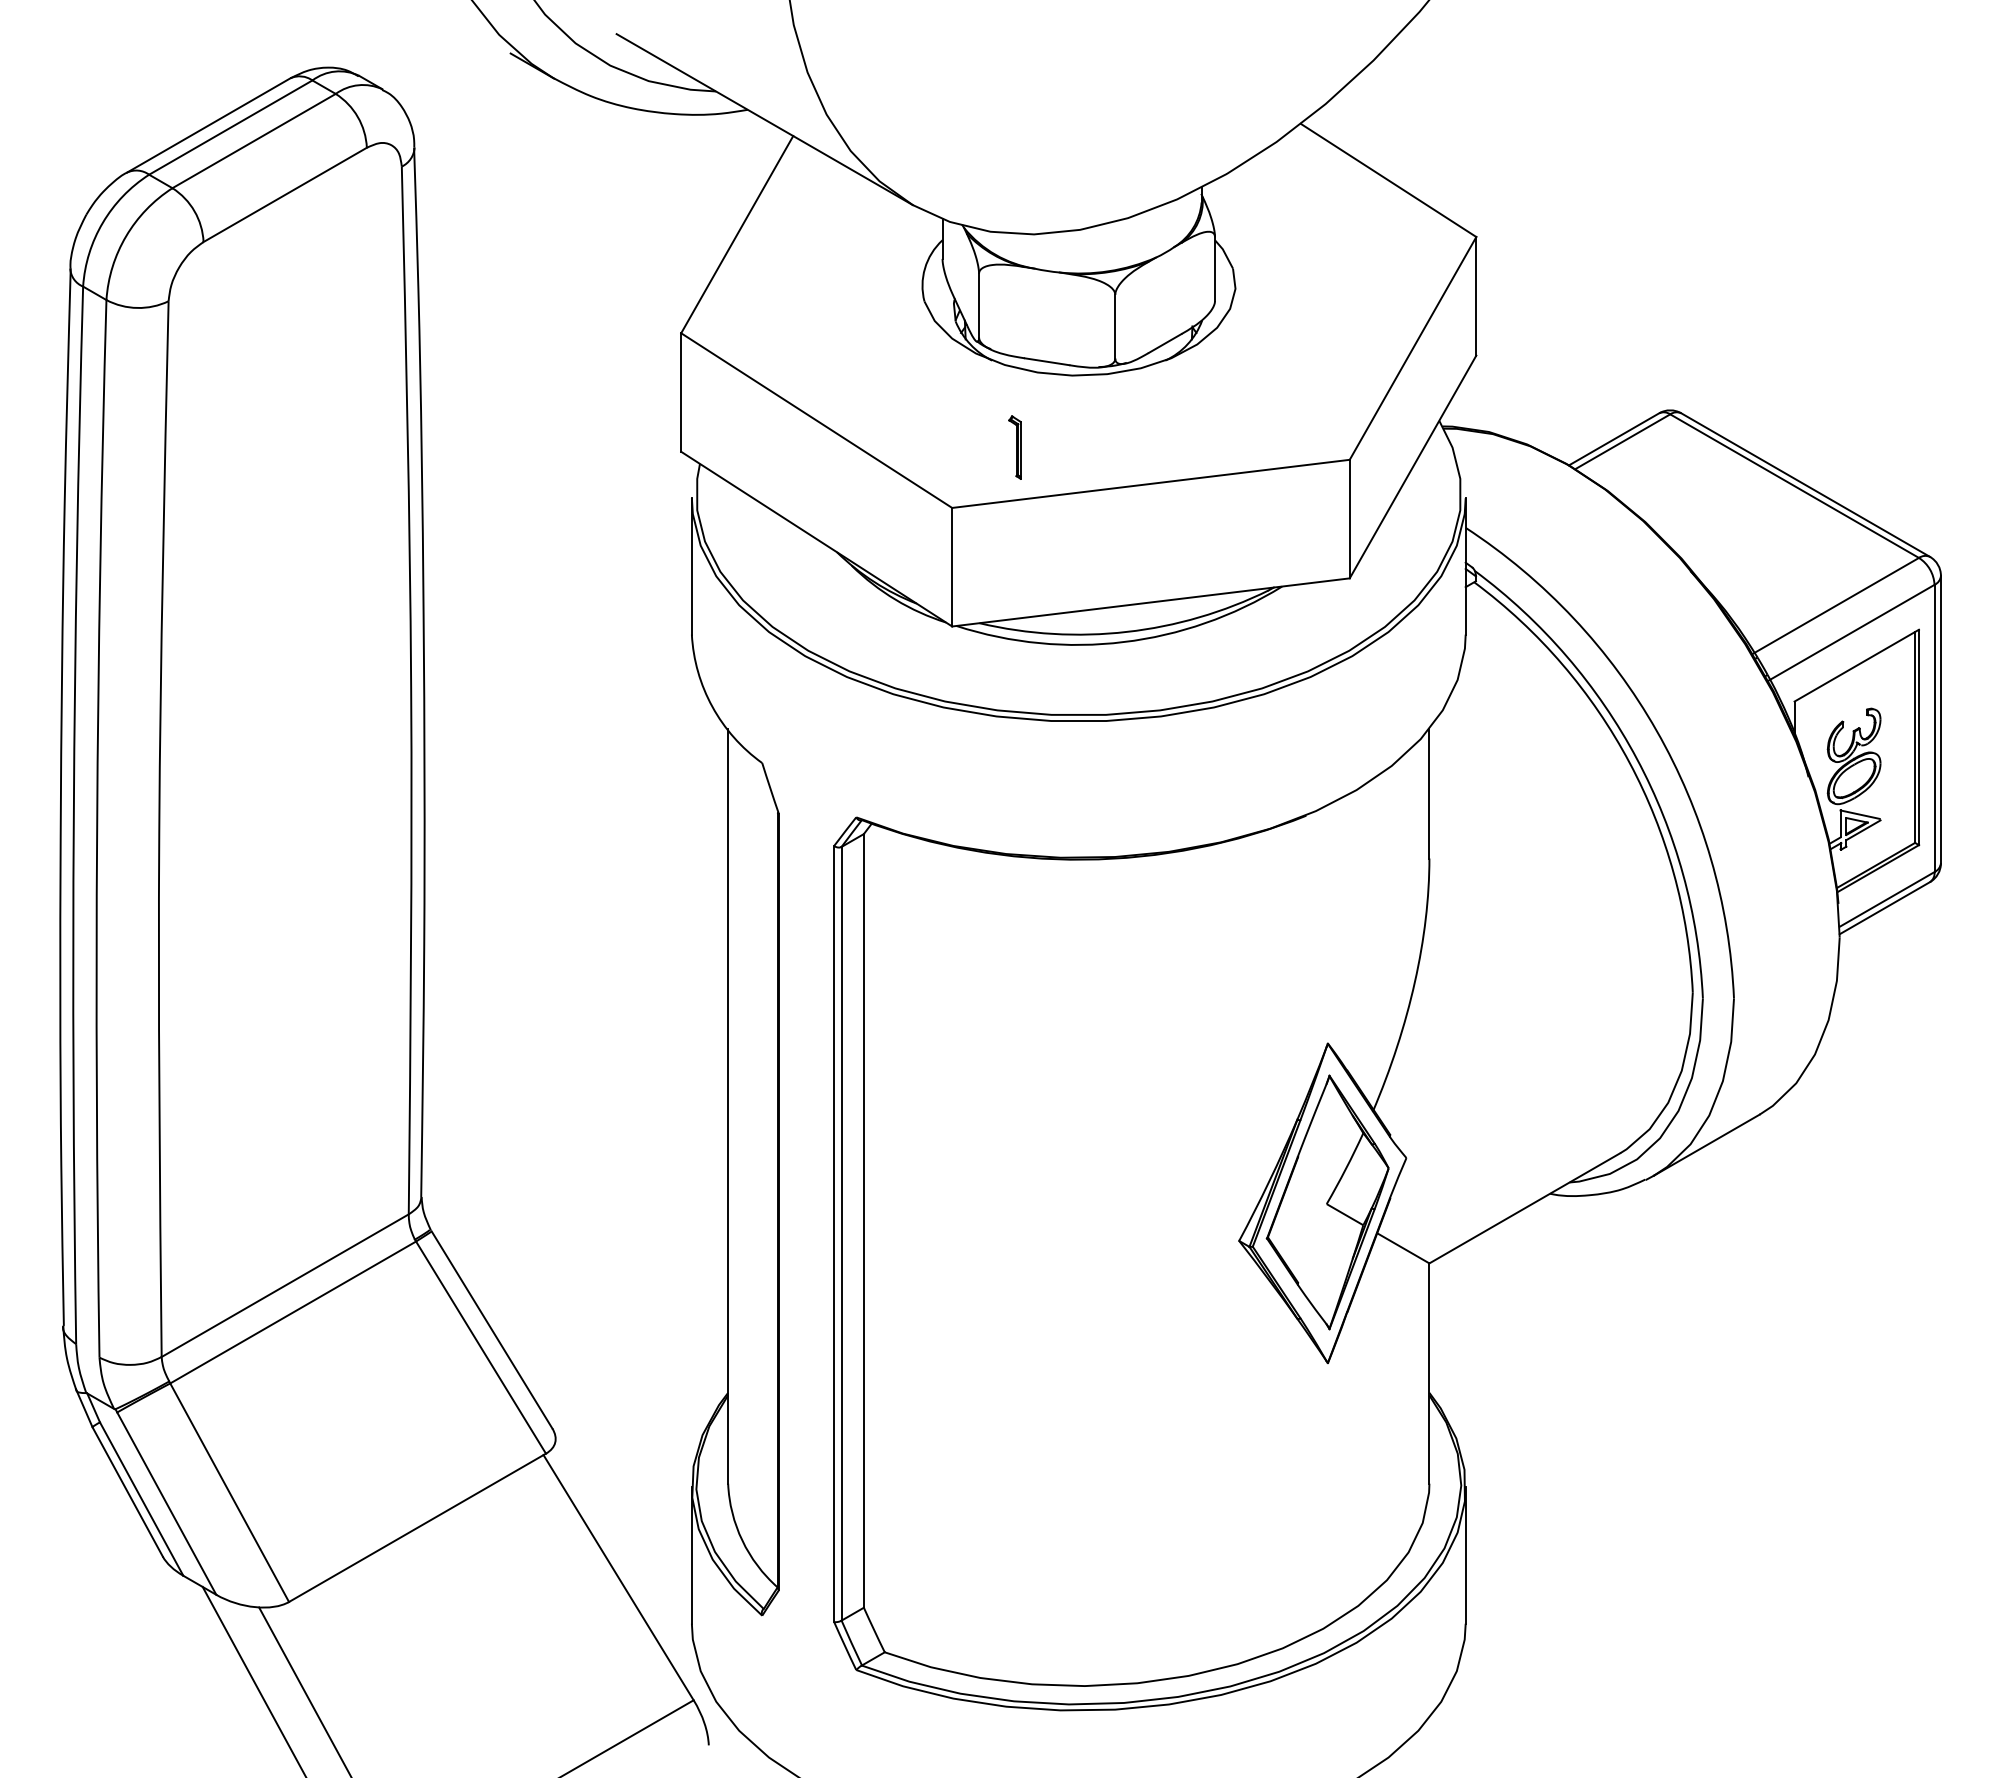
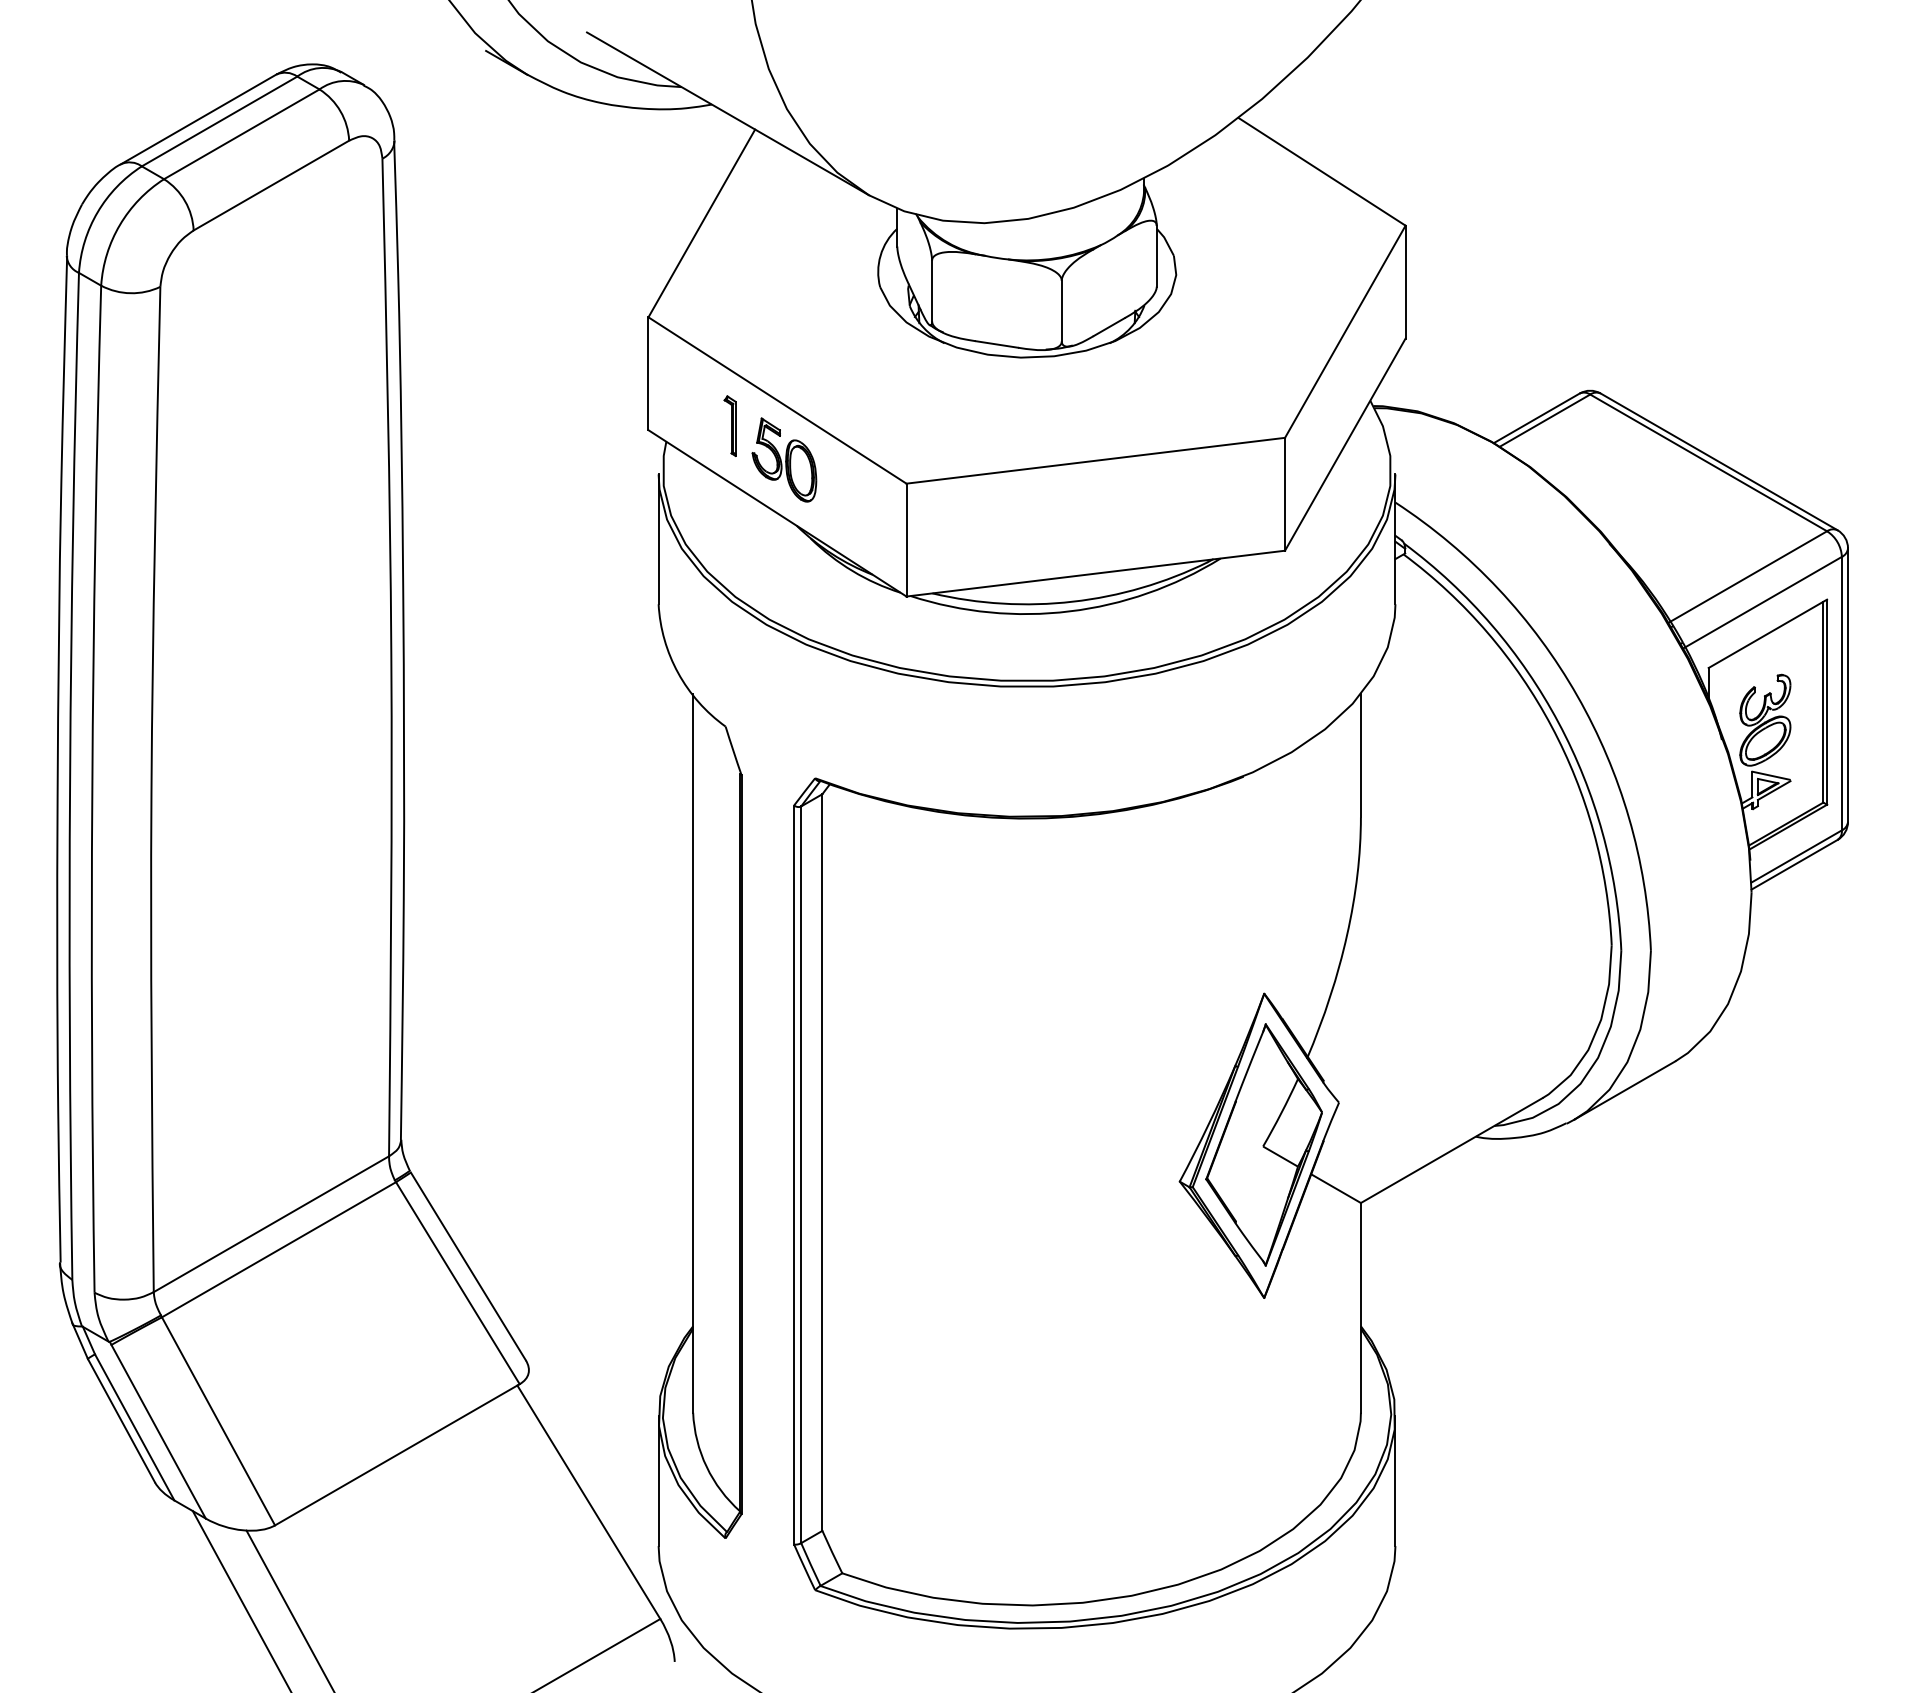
part: (1014, 447) -> (729, 426), moved
part: (823, 482) -> (783, 459), added

